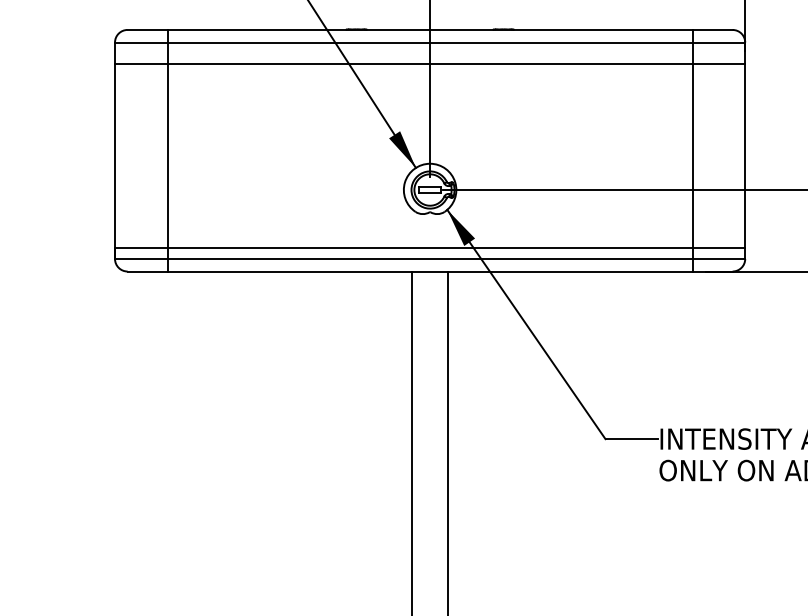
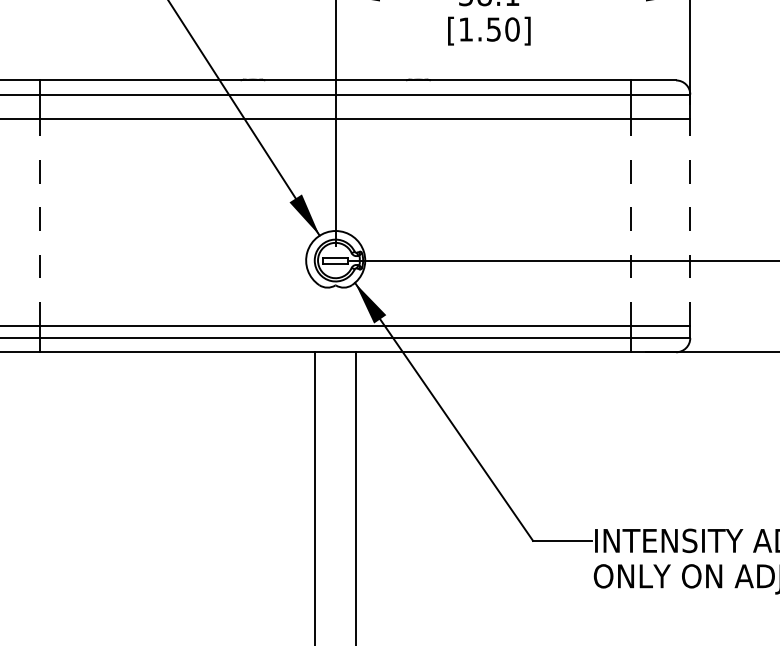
line: (167, 155) -> (40, 221), solid -> dashed
line: (692, 155) -> (630, 221), solid -> dashed
line: (745, 155) -> (690, 221), solid -> dashed

